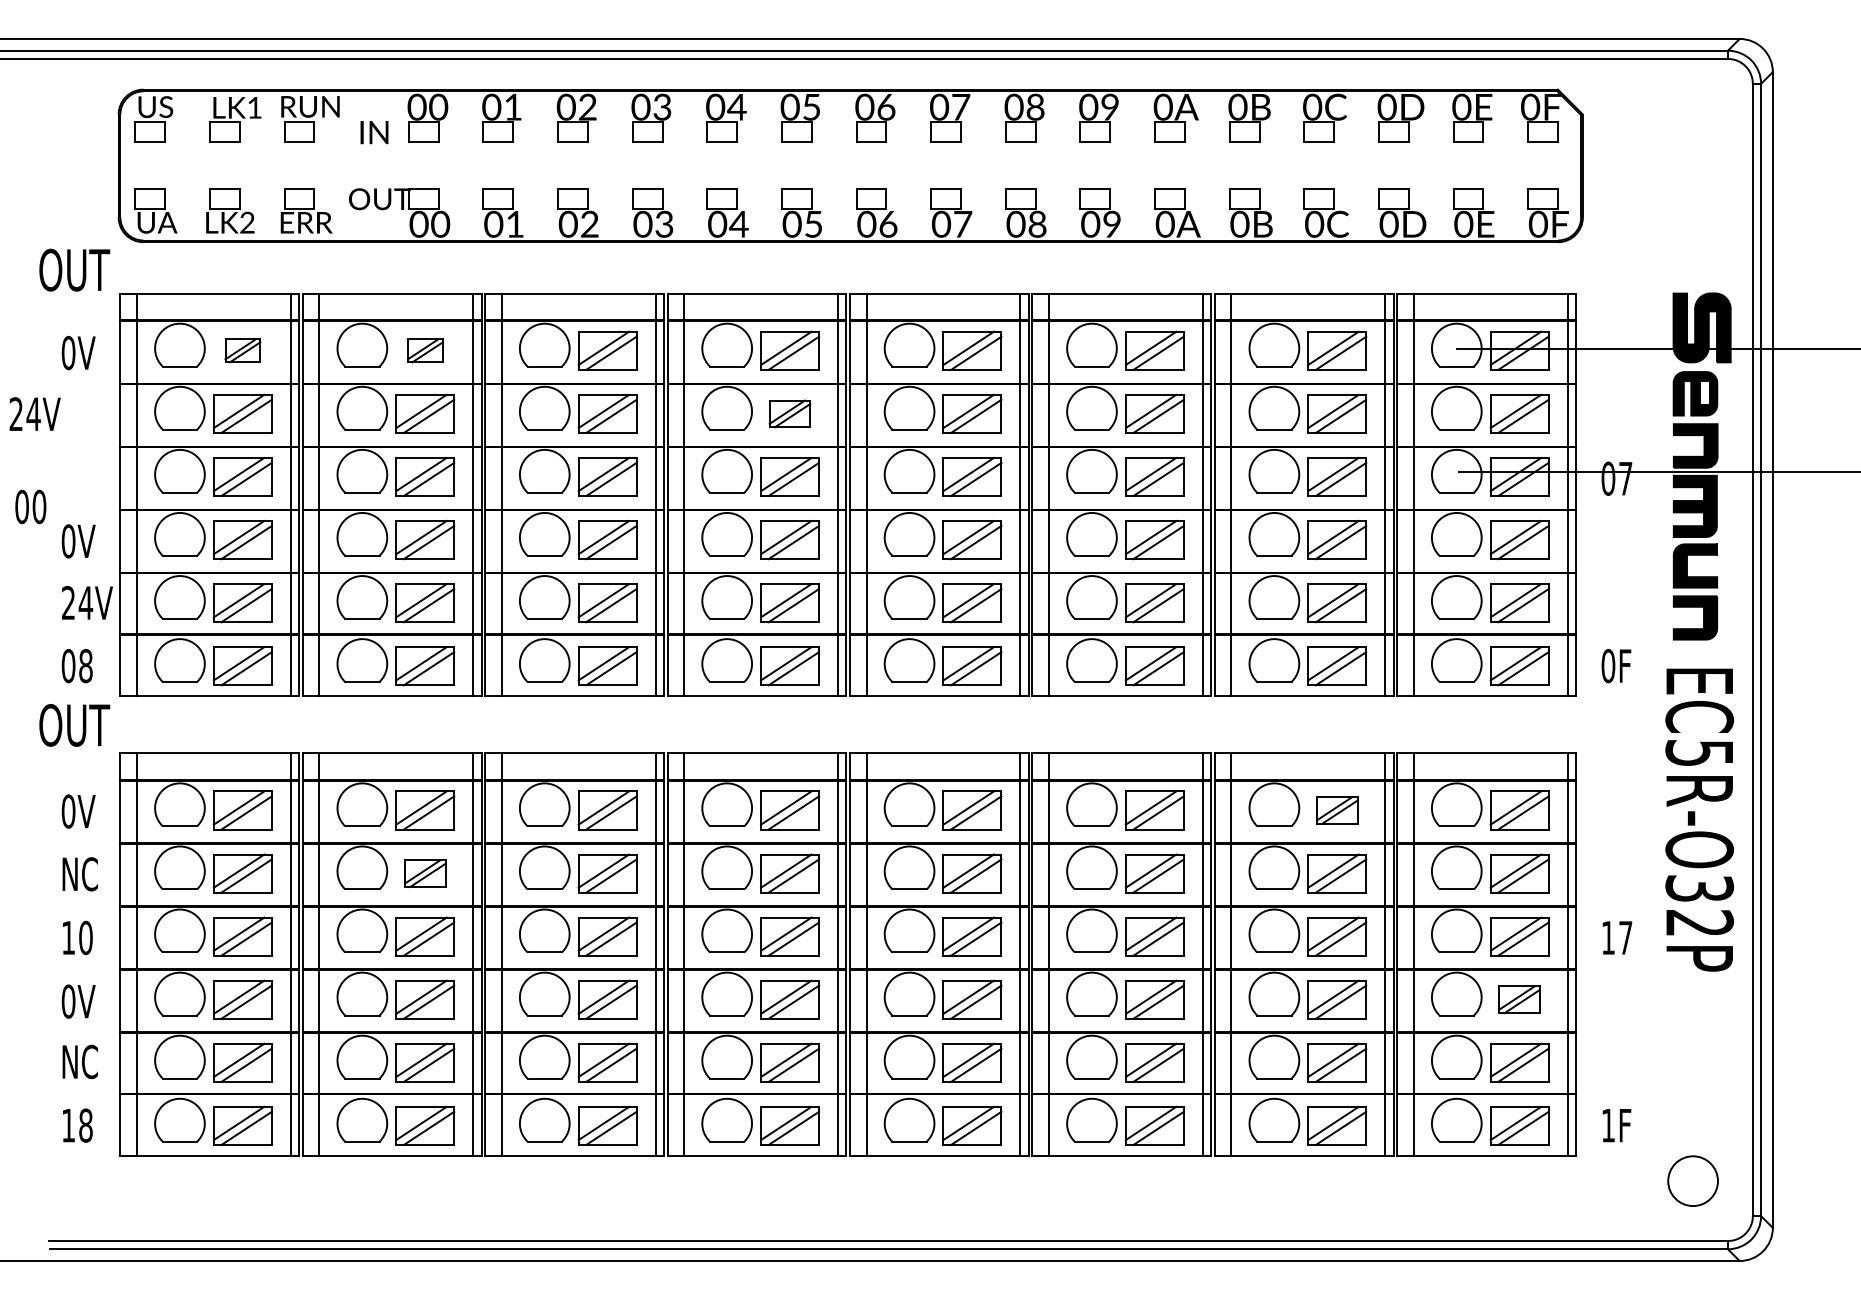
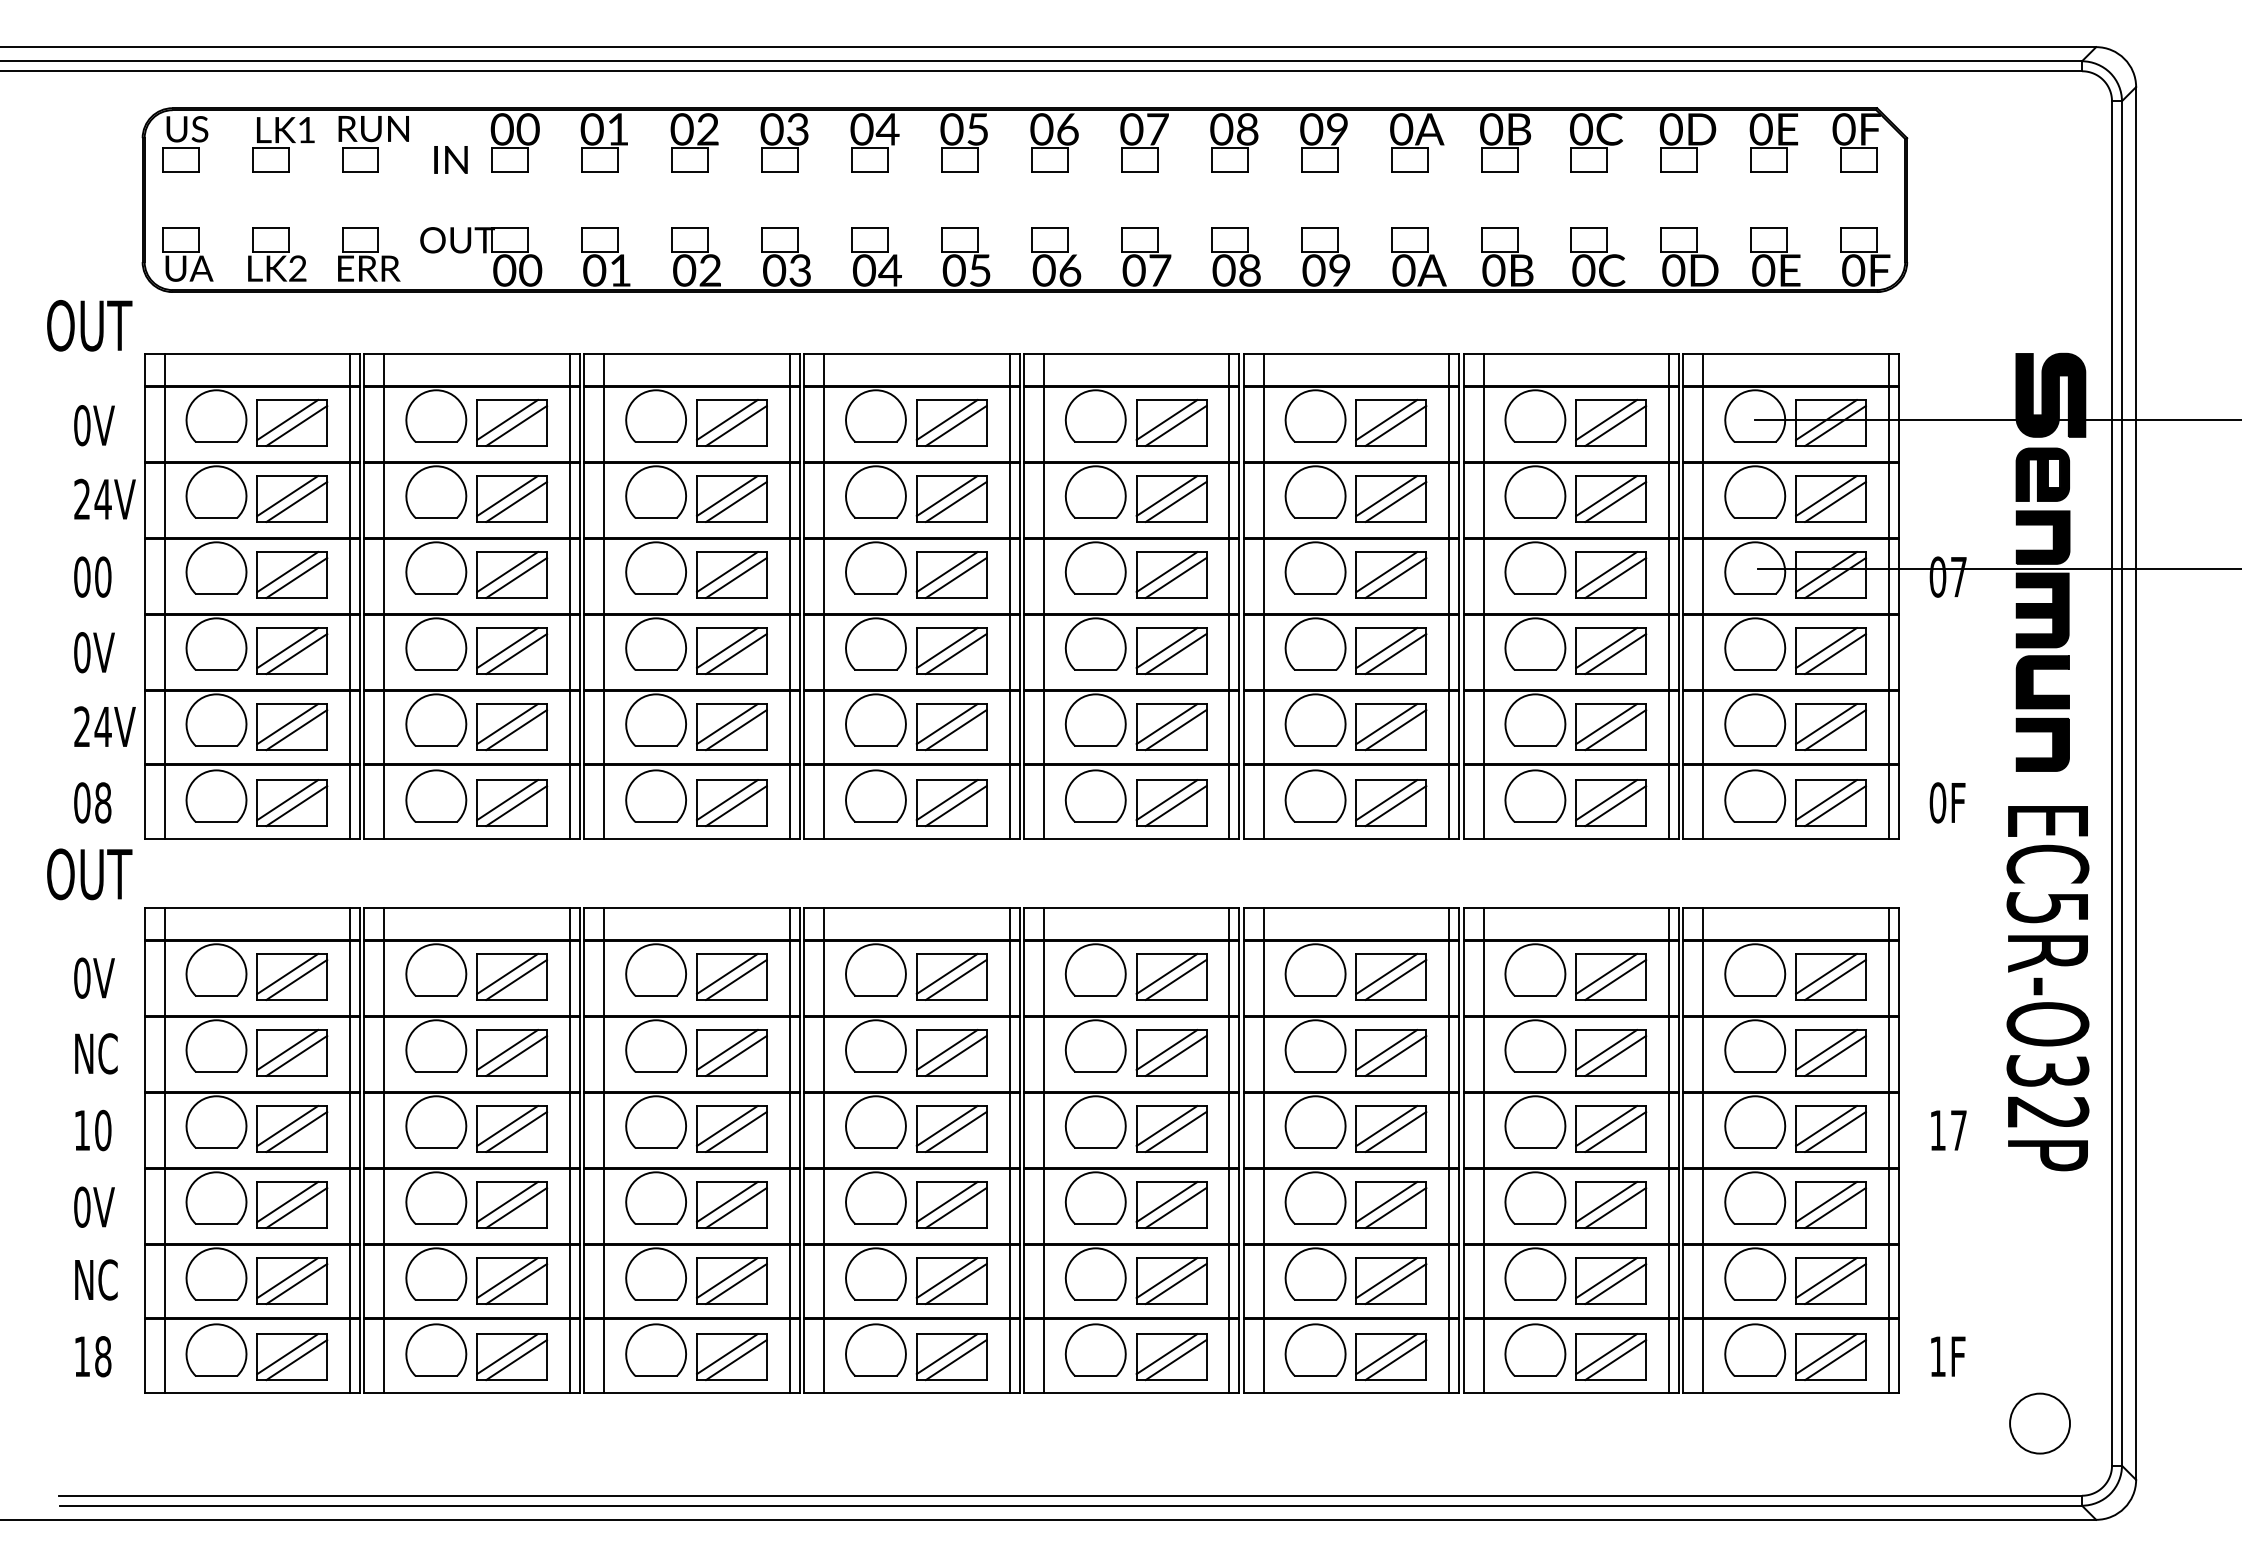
part: (243, 350) -> (292, 422), size x1.67
part: (425, 350) -> (512, 422), size x1.67
text: (34, 413) -> (104, 498), moved
part: (789, 413) -> (951, 498), size x1.43
text: (30, 506) -> (92, 576), moved
part: (1337, 810) -> (1611, 976), size x1.43
part: (425, 873) -> (512, 1052), size x1.43
part: (1519, 999) -> (1830, 1204), size x1.43

